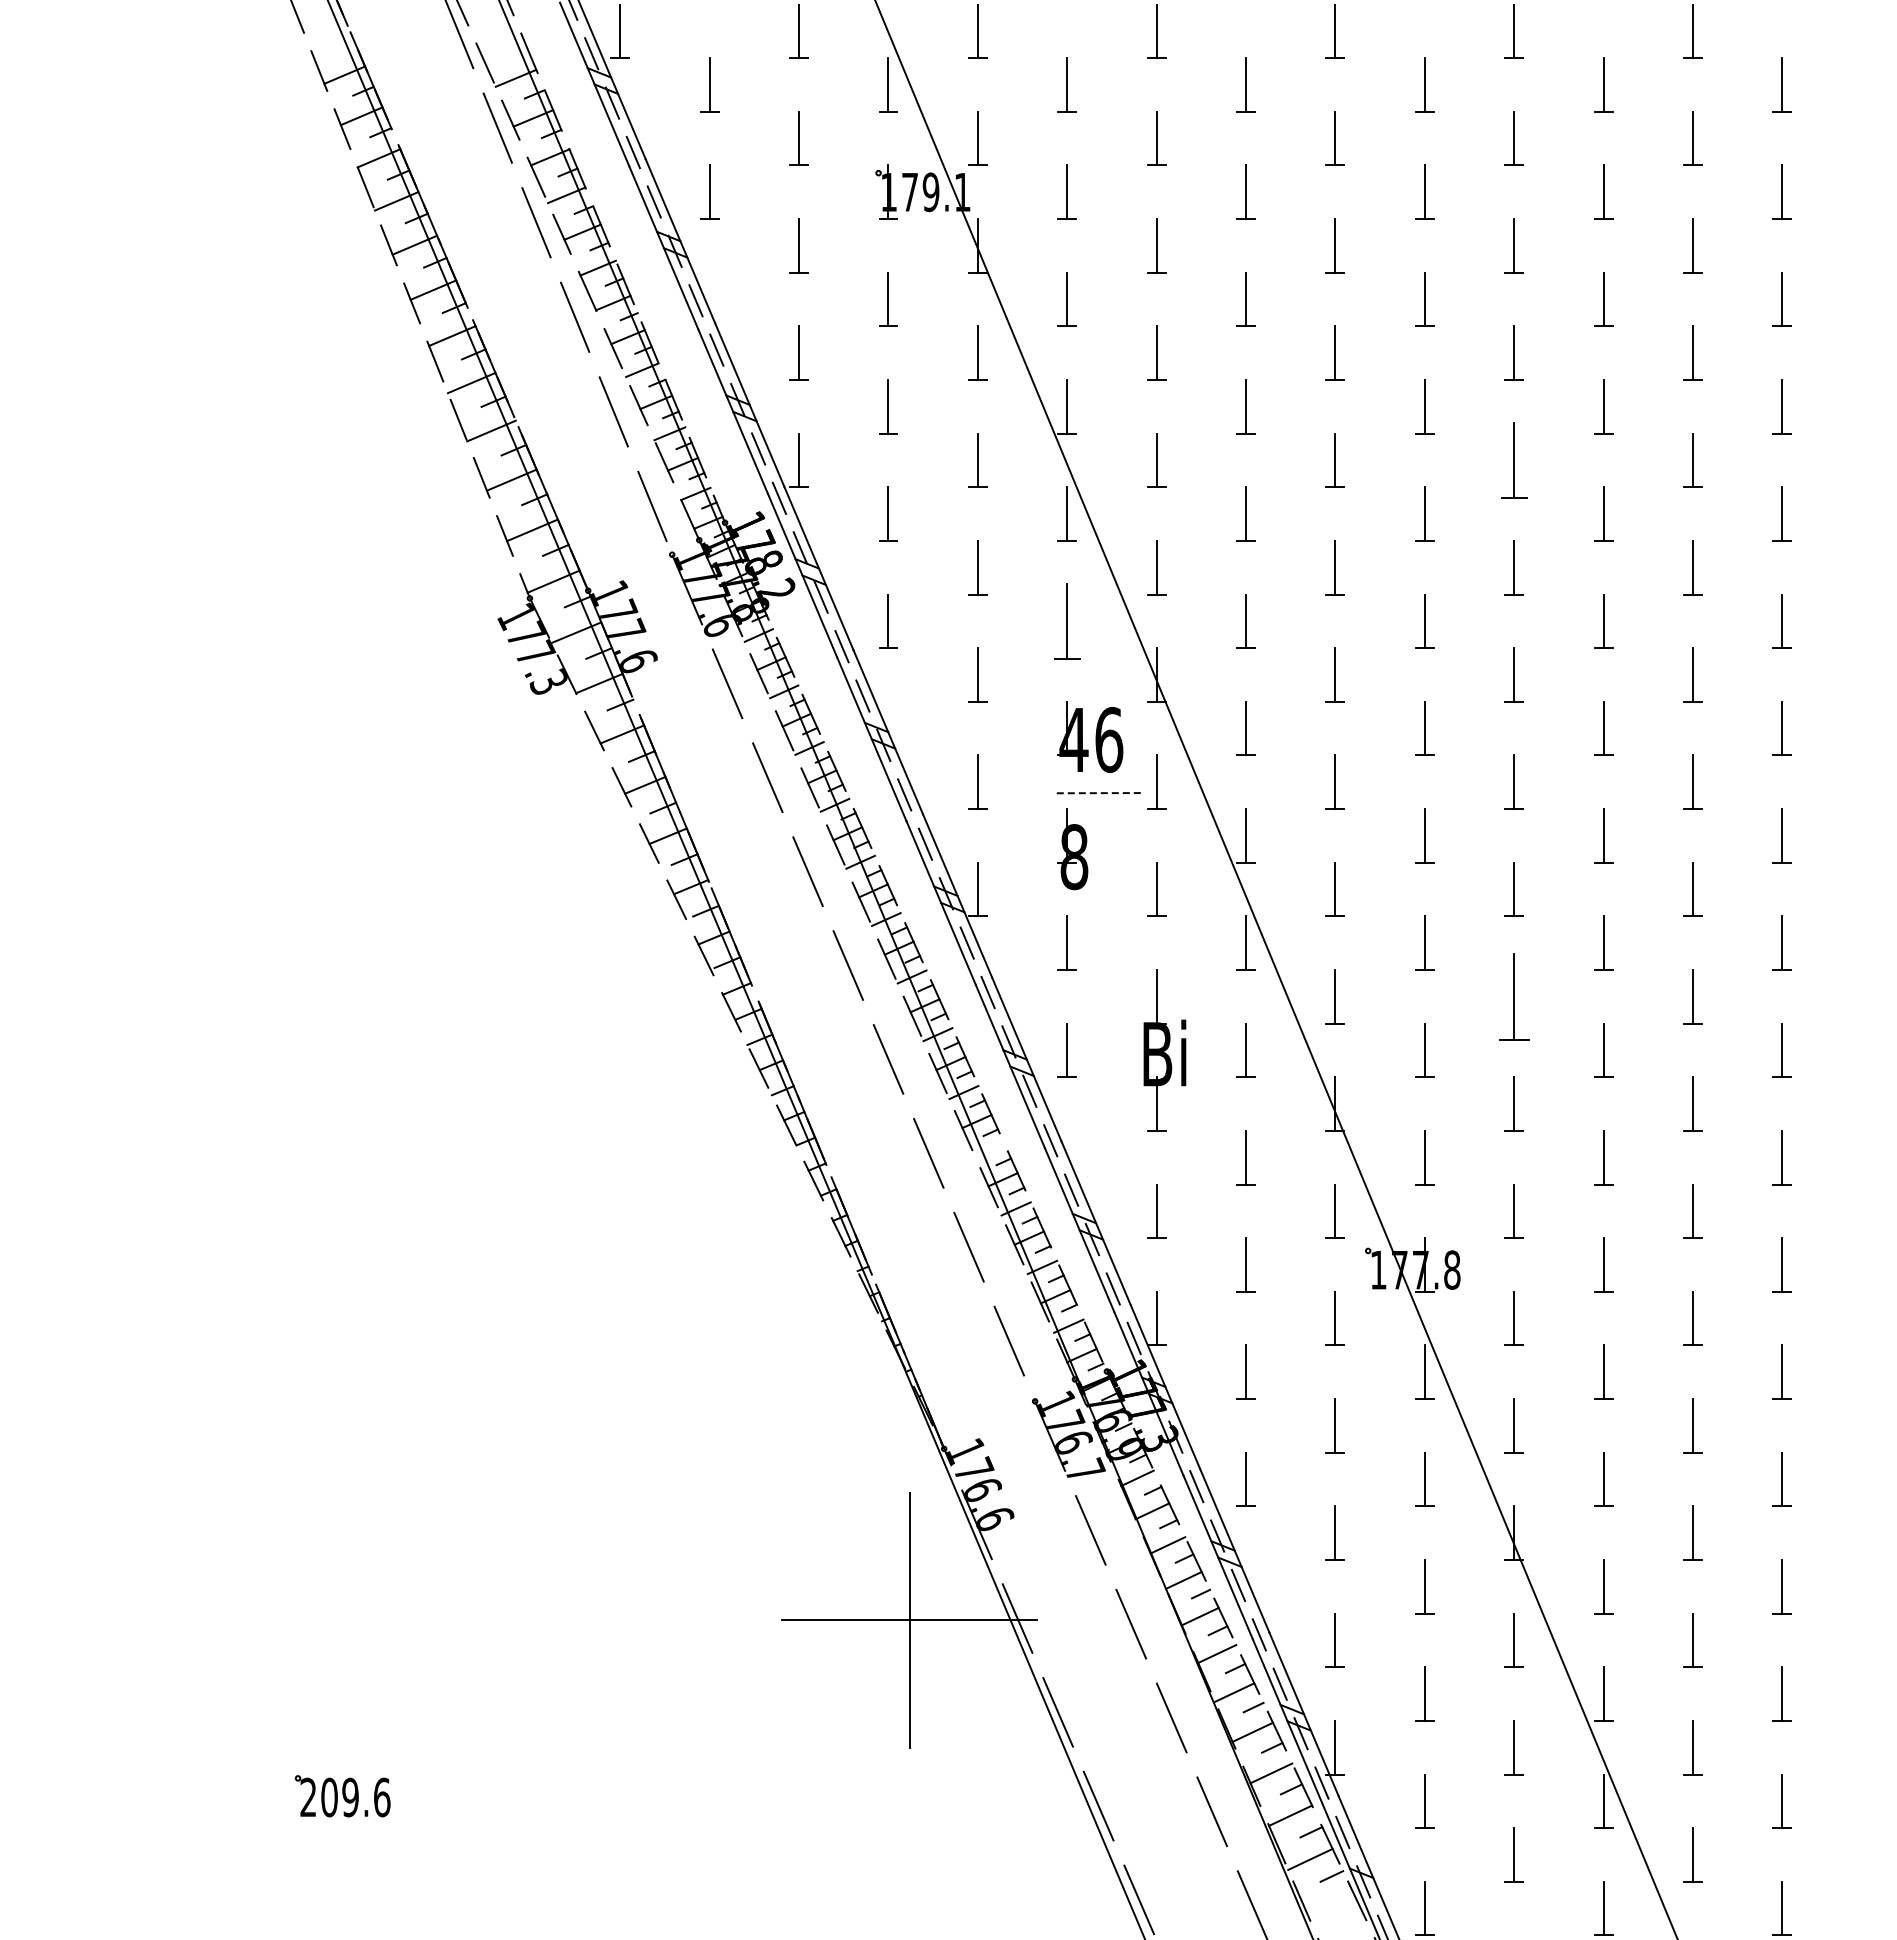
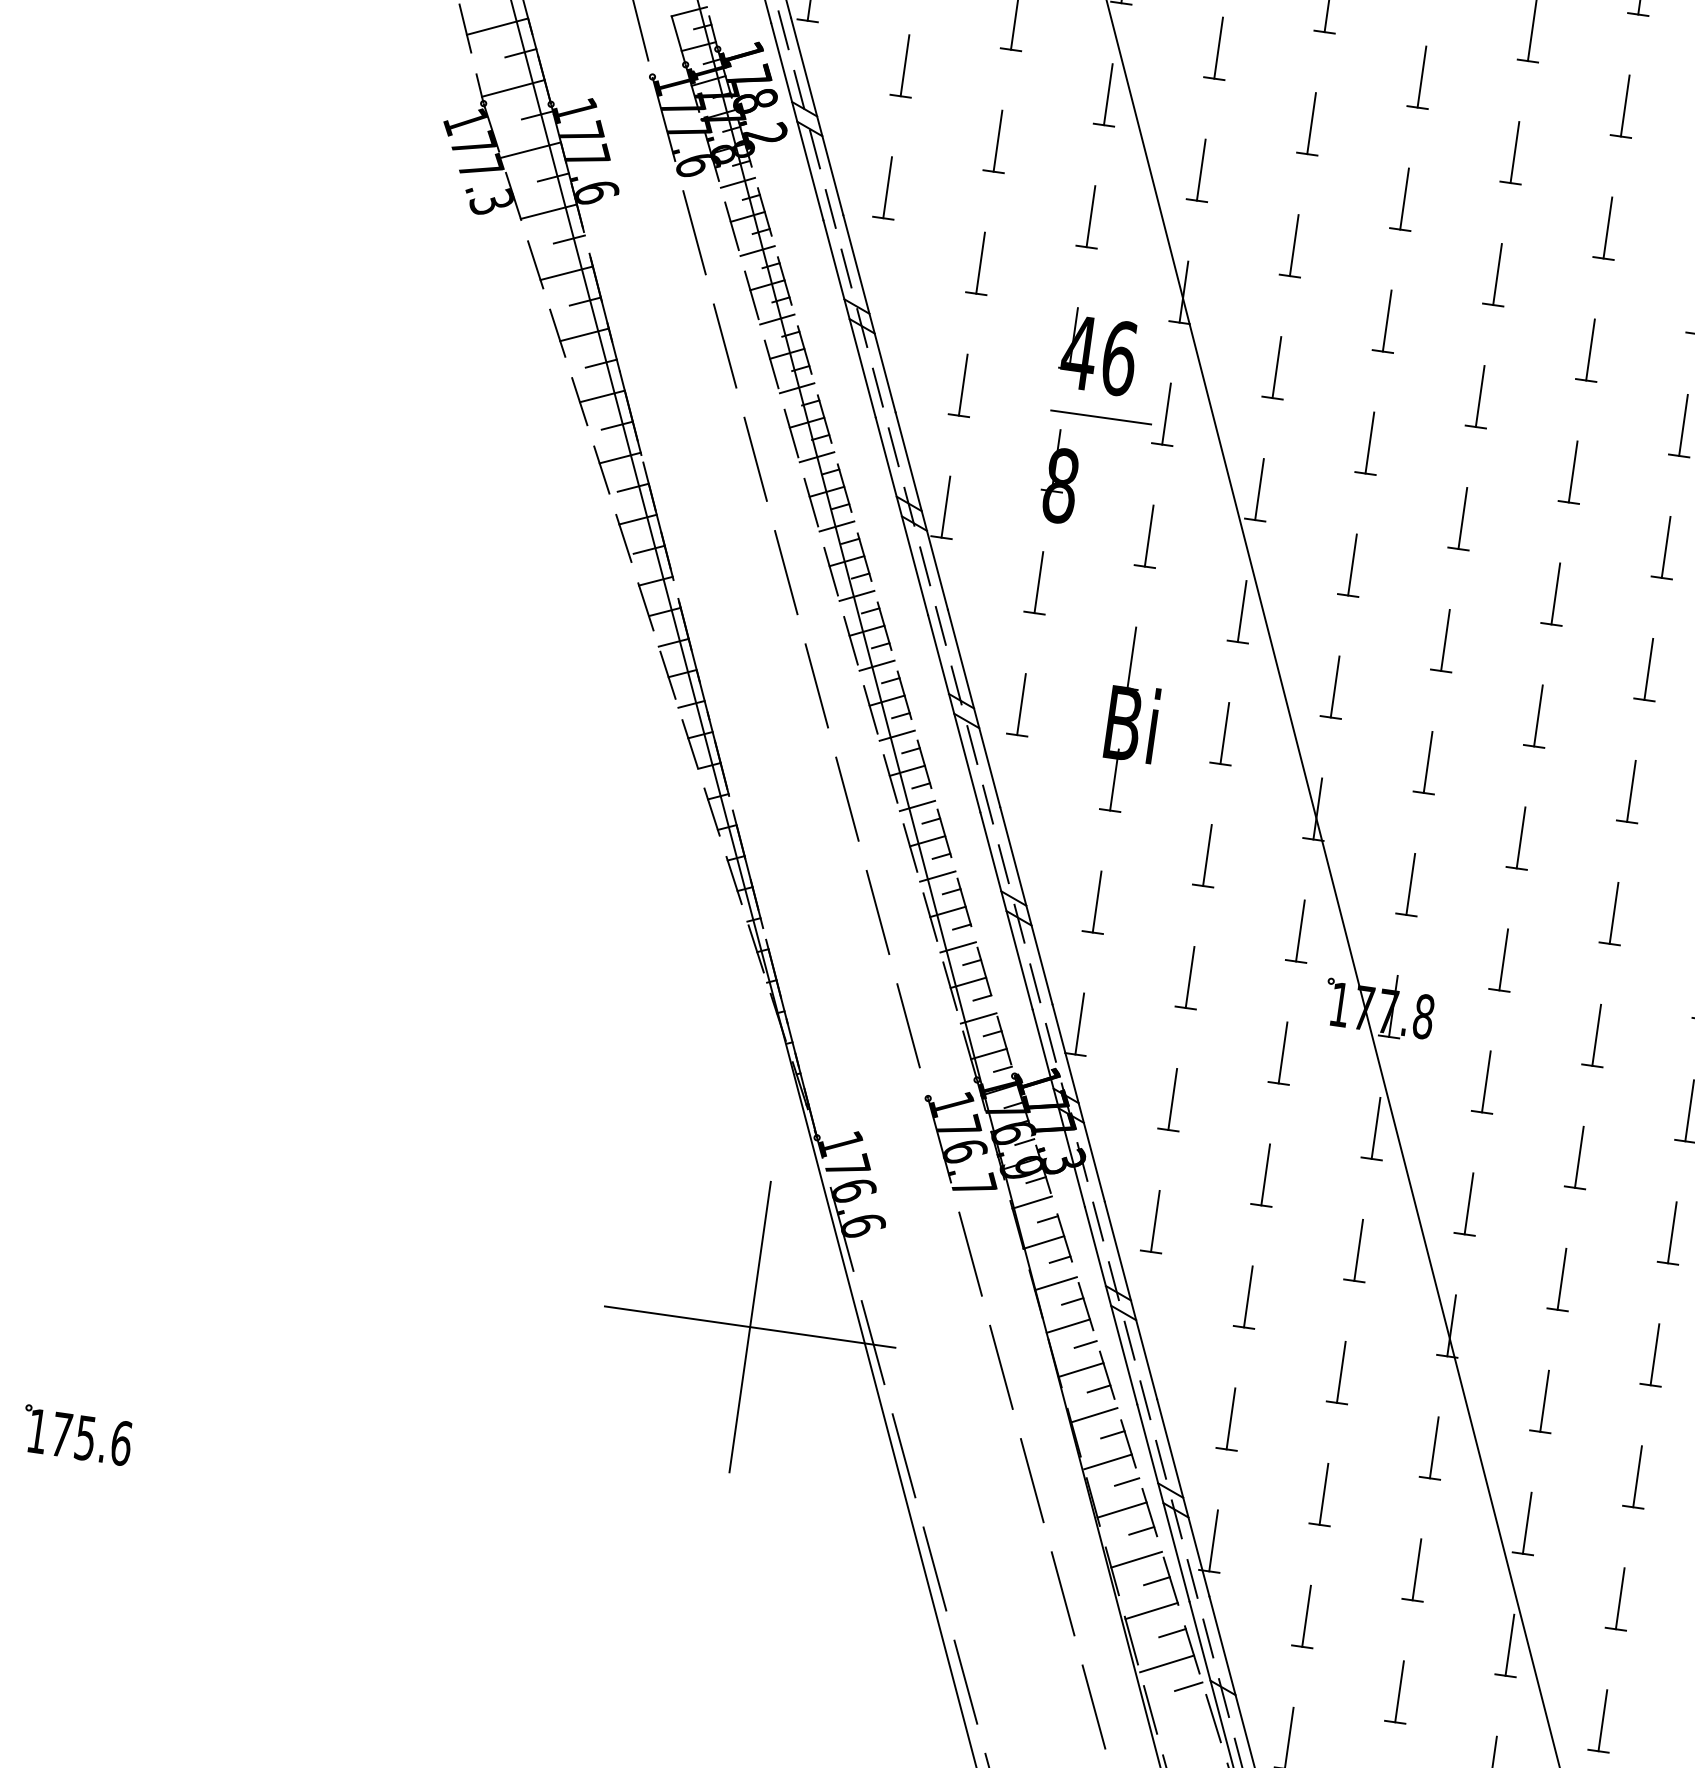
part: (1513, 460) -> (1624, 105), size x0.71
part: (1066, 621) -> (1090, 216), size x0.71
line: (1100, 793) -> (1100, 417), dashed -> solid
part: (1513, 996) -> (1537, 715), size x0.62
line: (989, 1150) -> (916, 805), added
text: (329, 1797) -> (61, 1434), 209.6 -> 175.6

